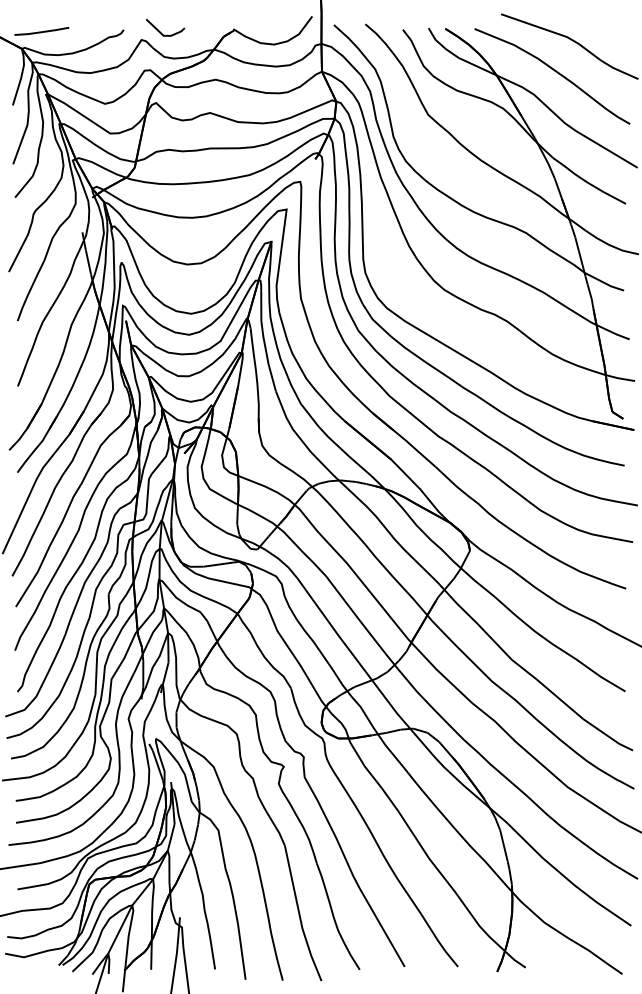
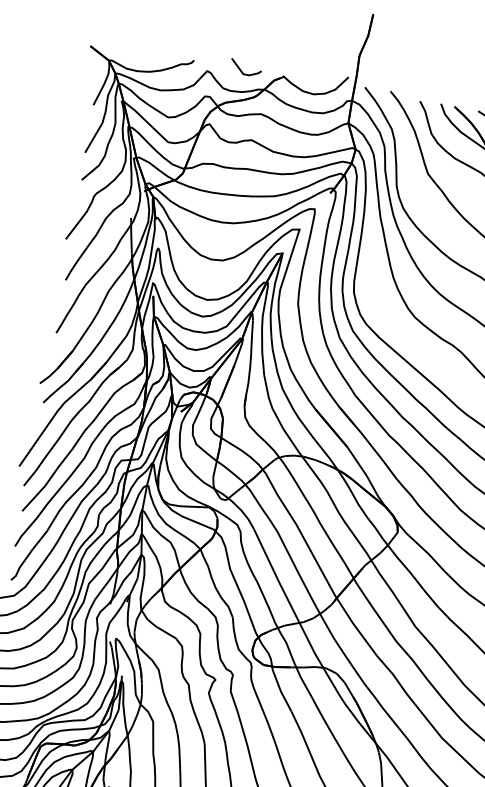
line: (41, 31) -> (127, 49), removed
line: (160, 31) -> (241, 70), moved

